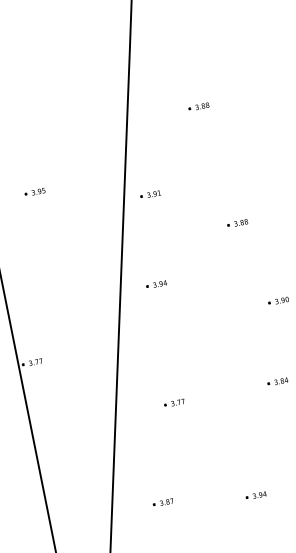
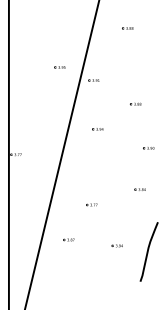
part: (198, 107) -> (127, 28), moved
part: (33, 192) -> (59, 67), moved
part: (155, 285) -> (97, 129), moved
part: (173, 402) -> (91, 204), moved

